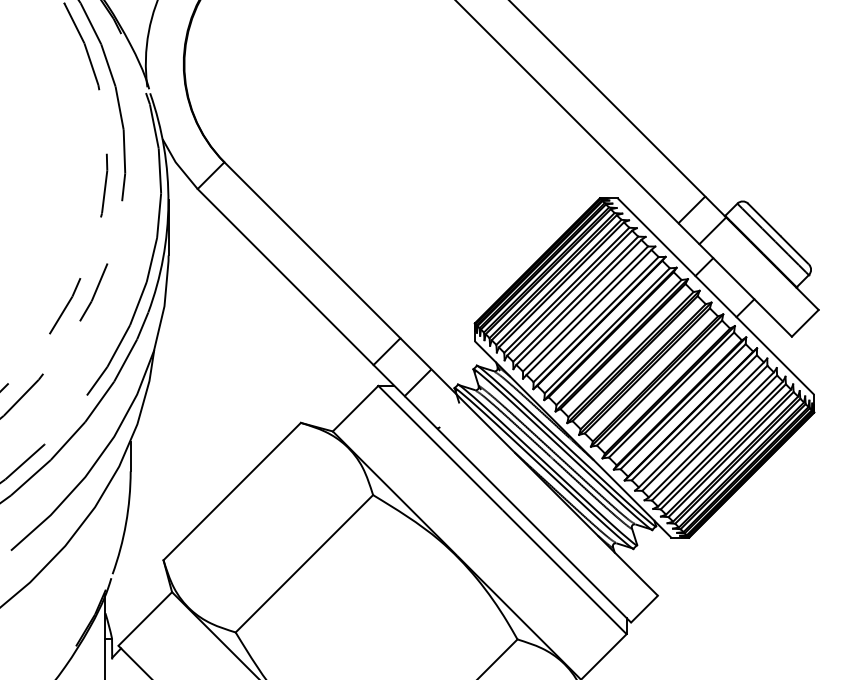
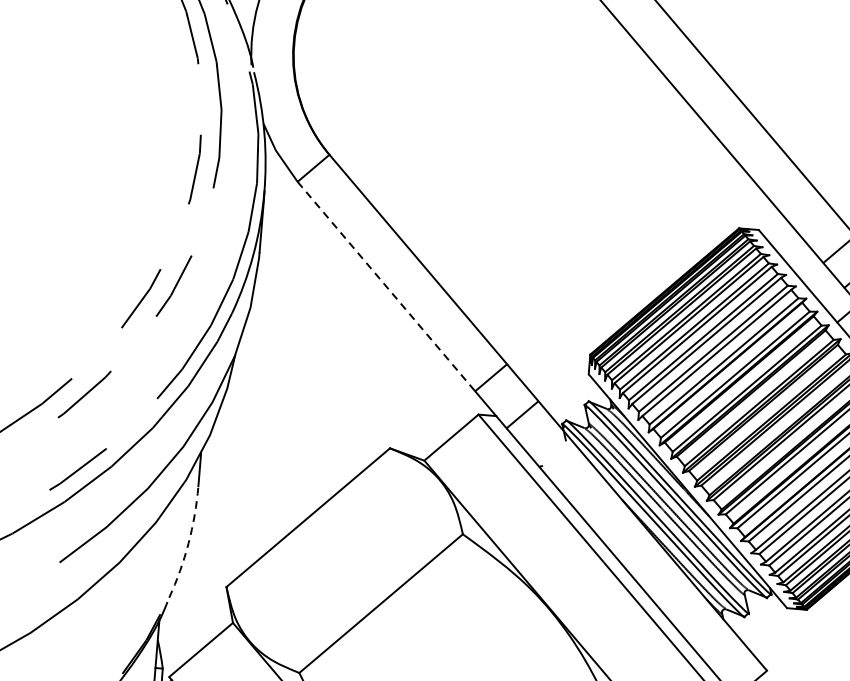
line: (286, 277) -> (387, 287), solid -> dashed
arc: (126, 523) -> (189, 543), solid -> dashed

